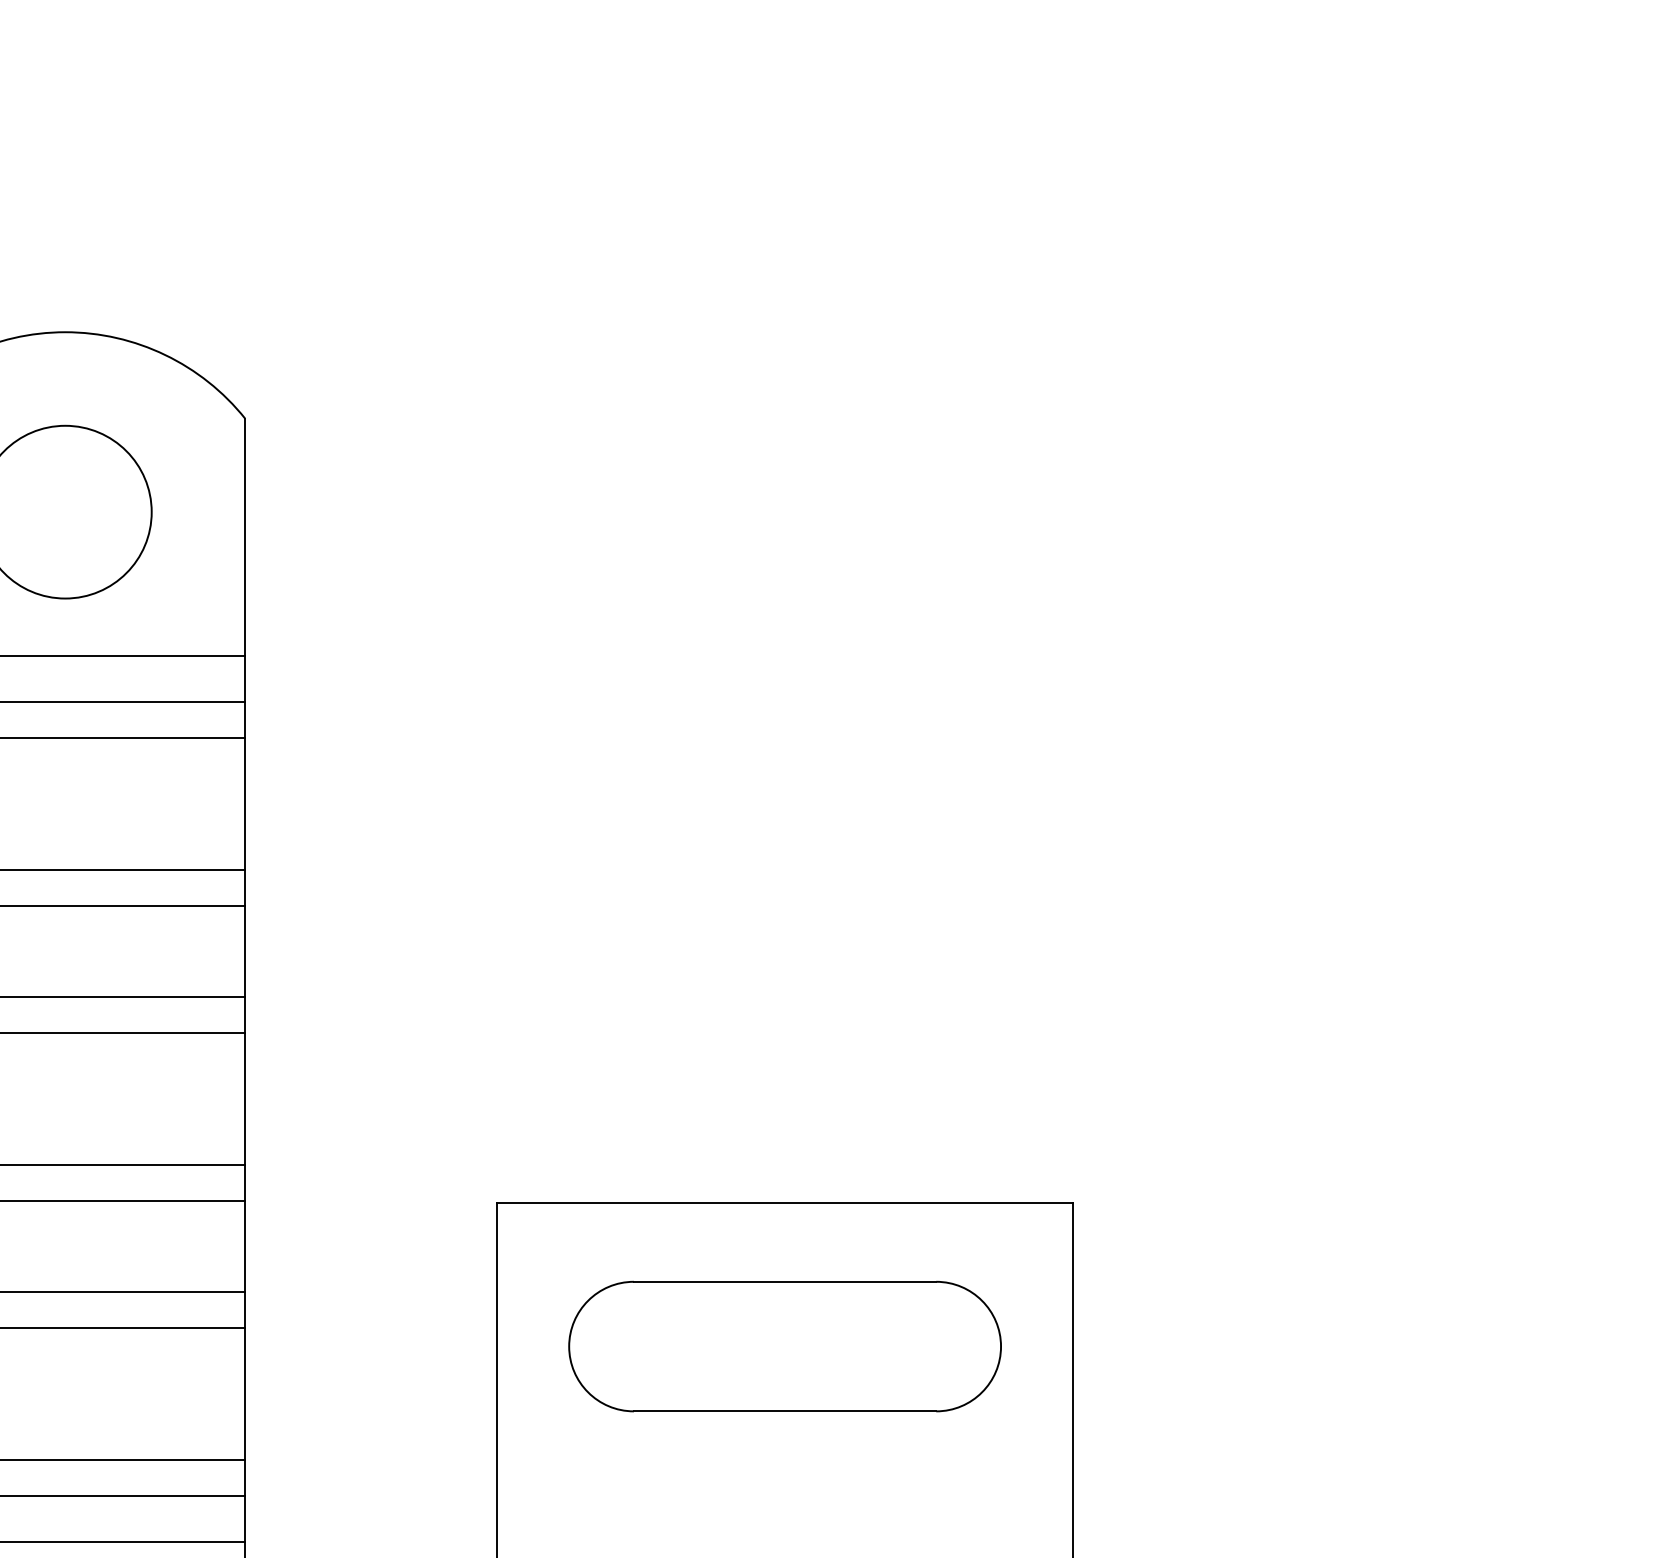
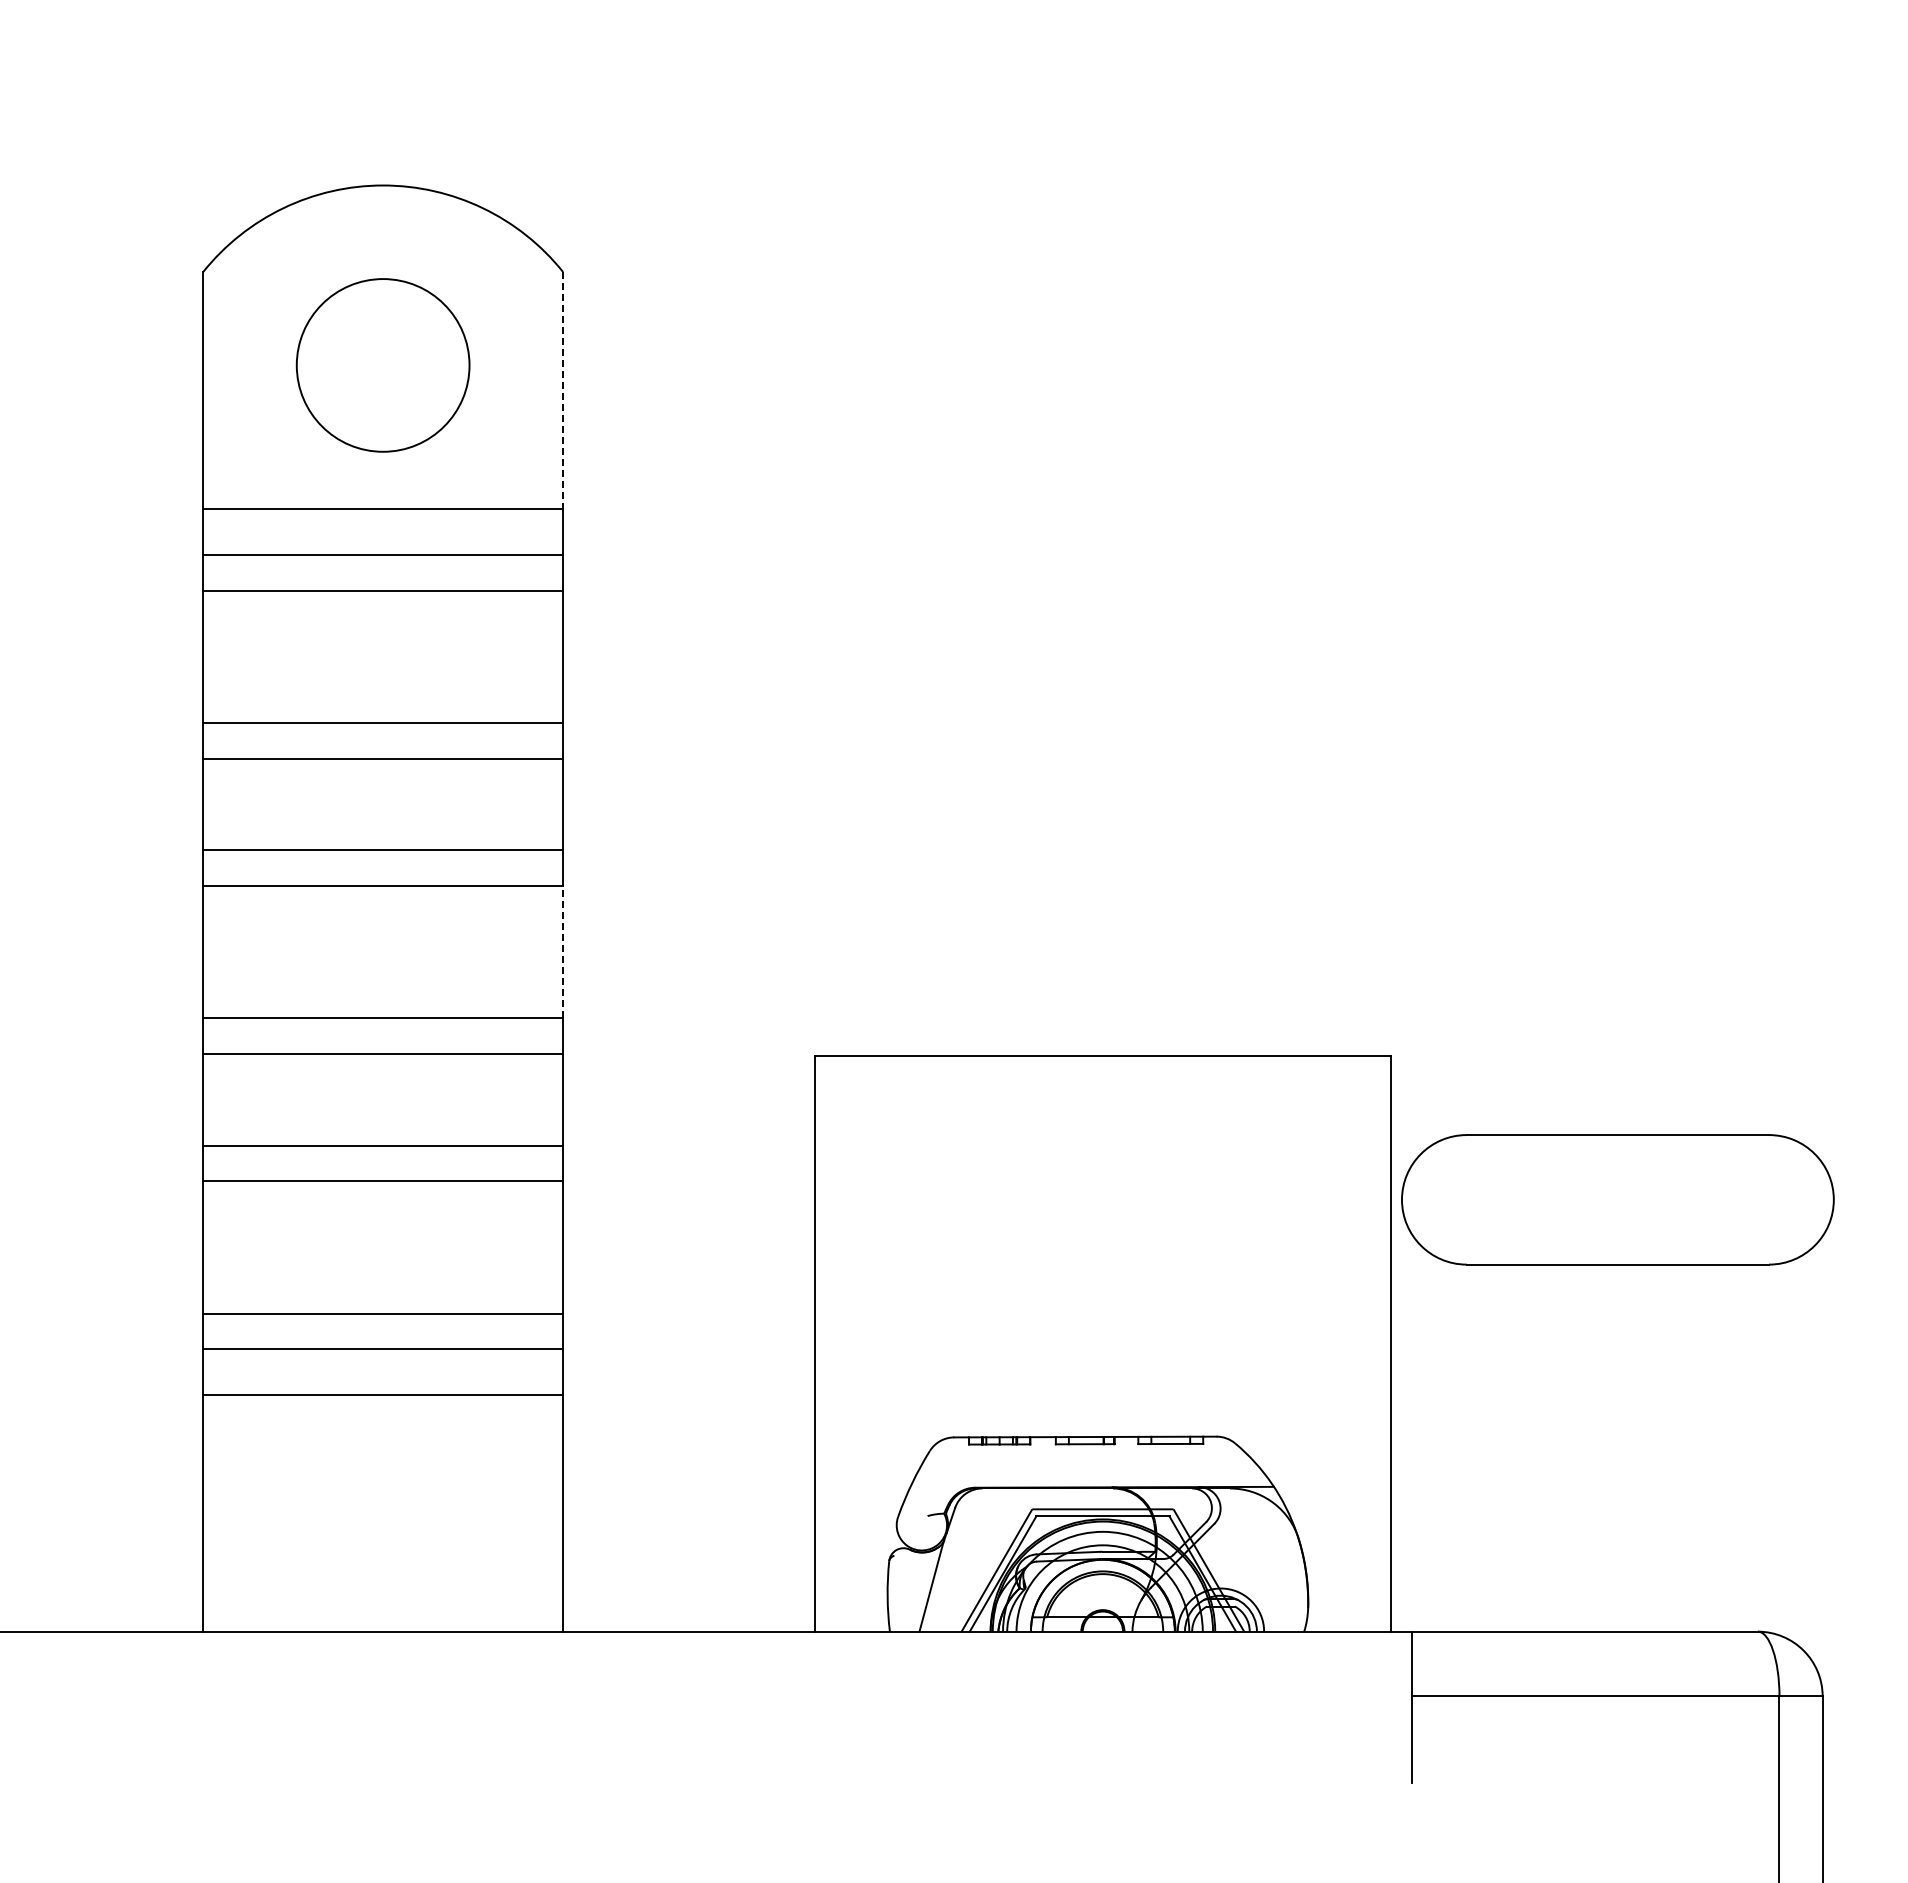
line: (245, 537) -> (563, 390), solid -> dashed
line: (245, 1098) -> (563, 951), solid -> dashed
part: (784, 1346) -> (1617, 1199), moved

